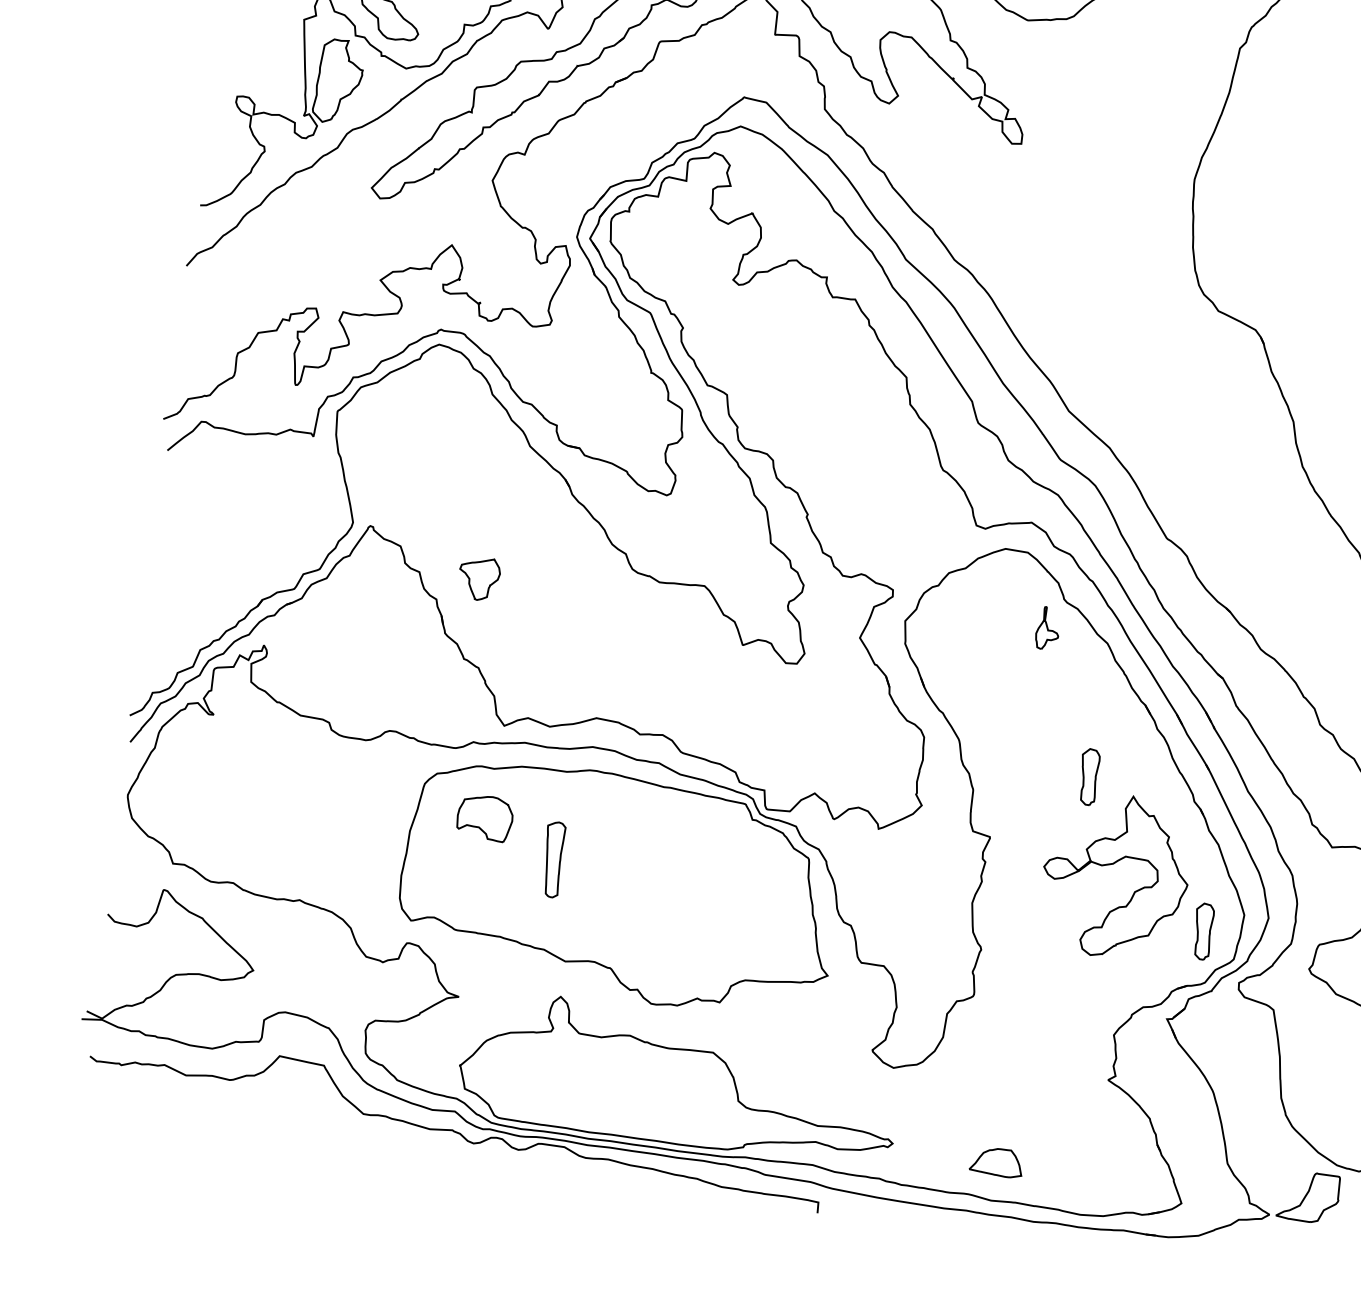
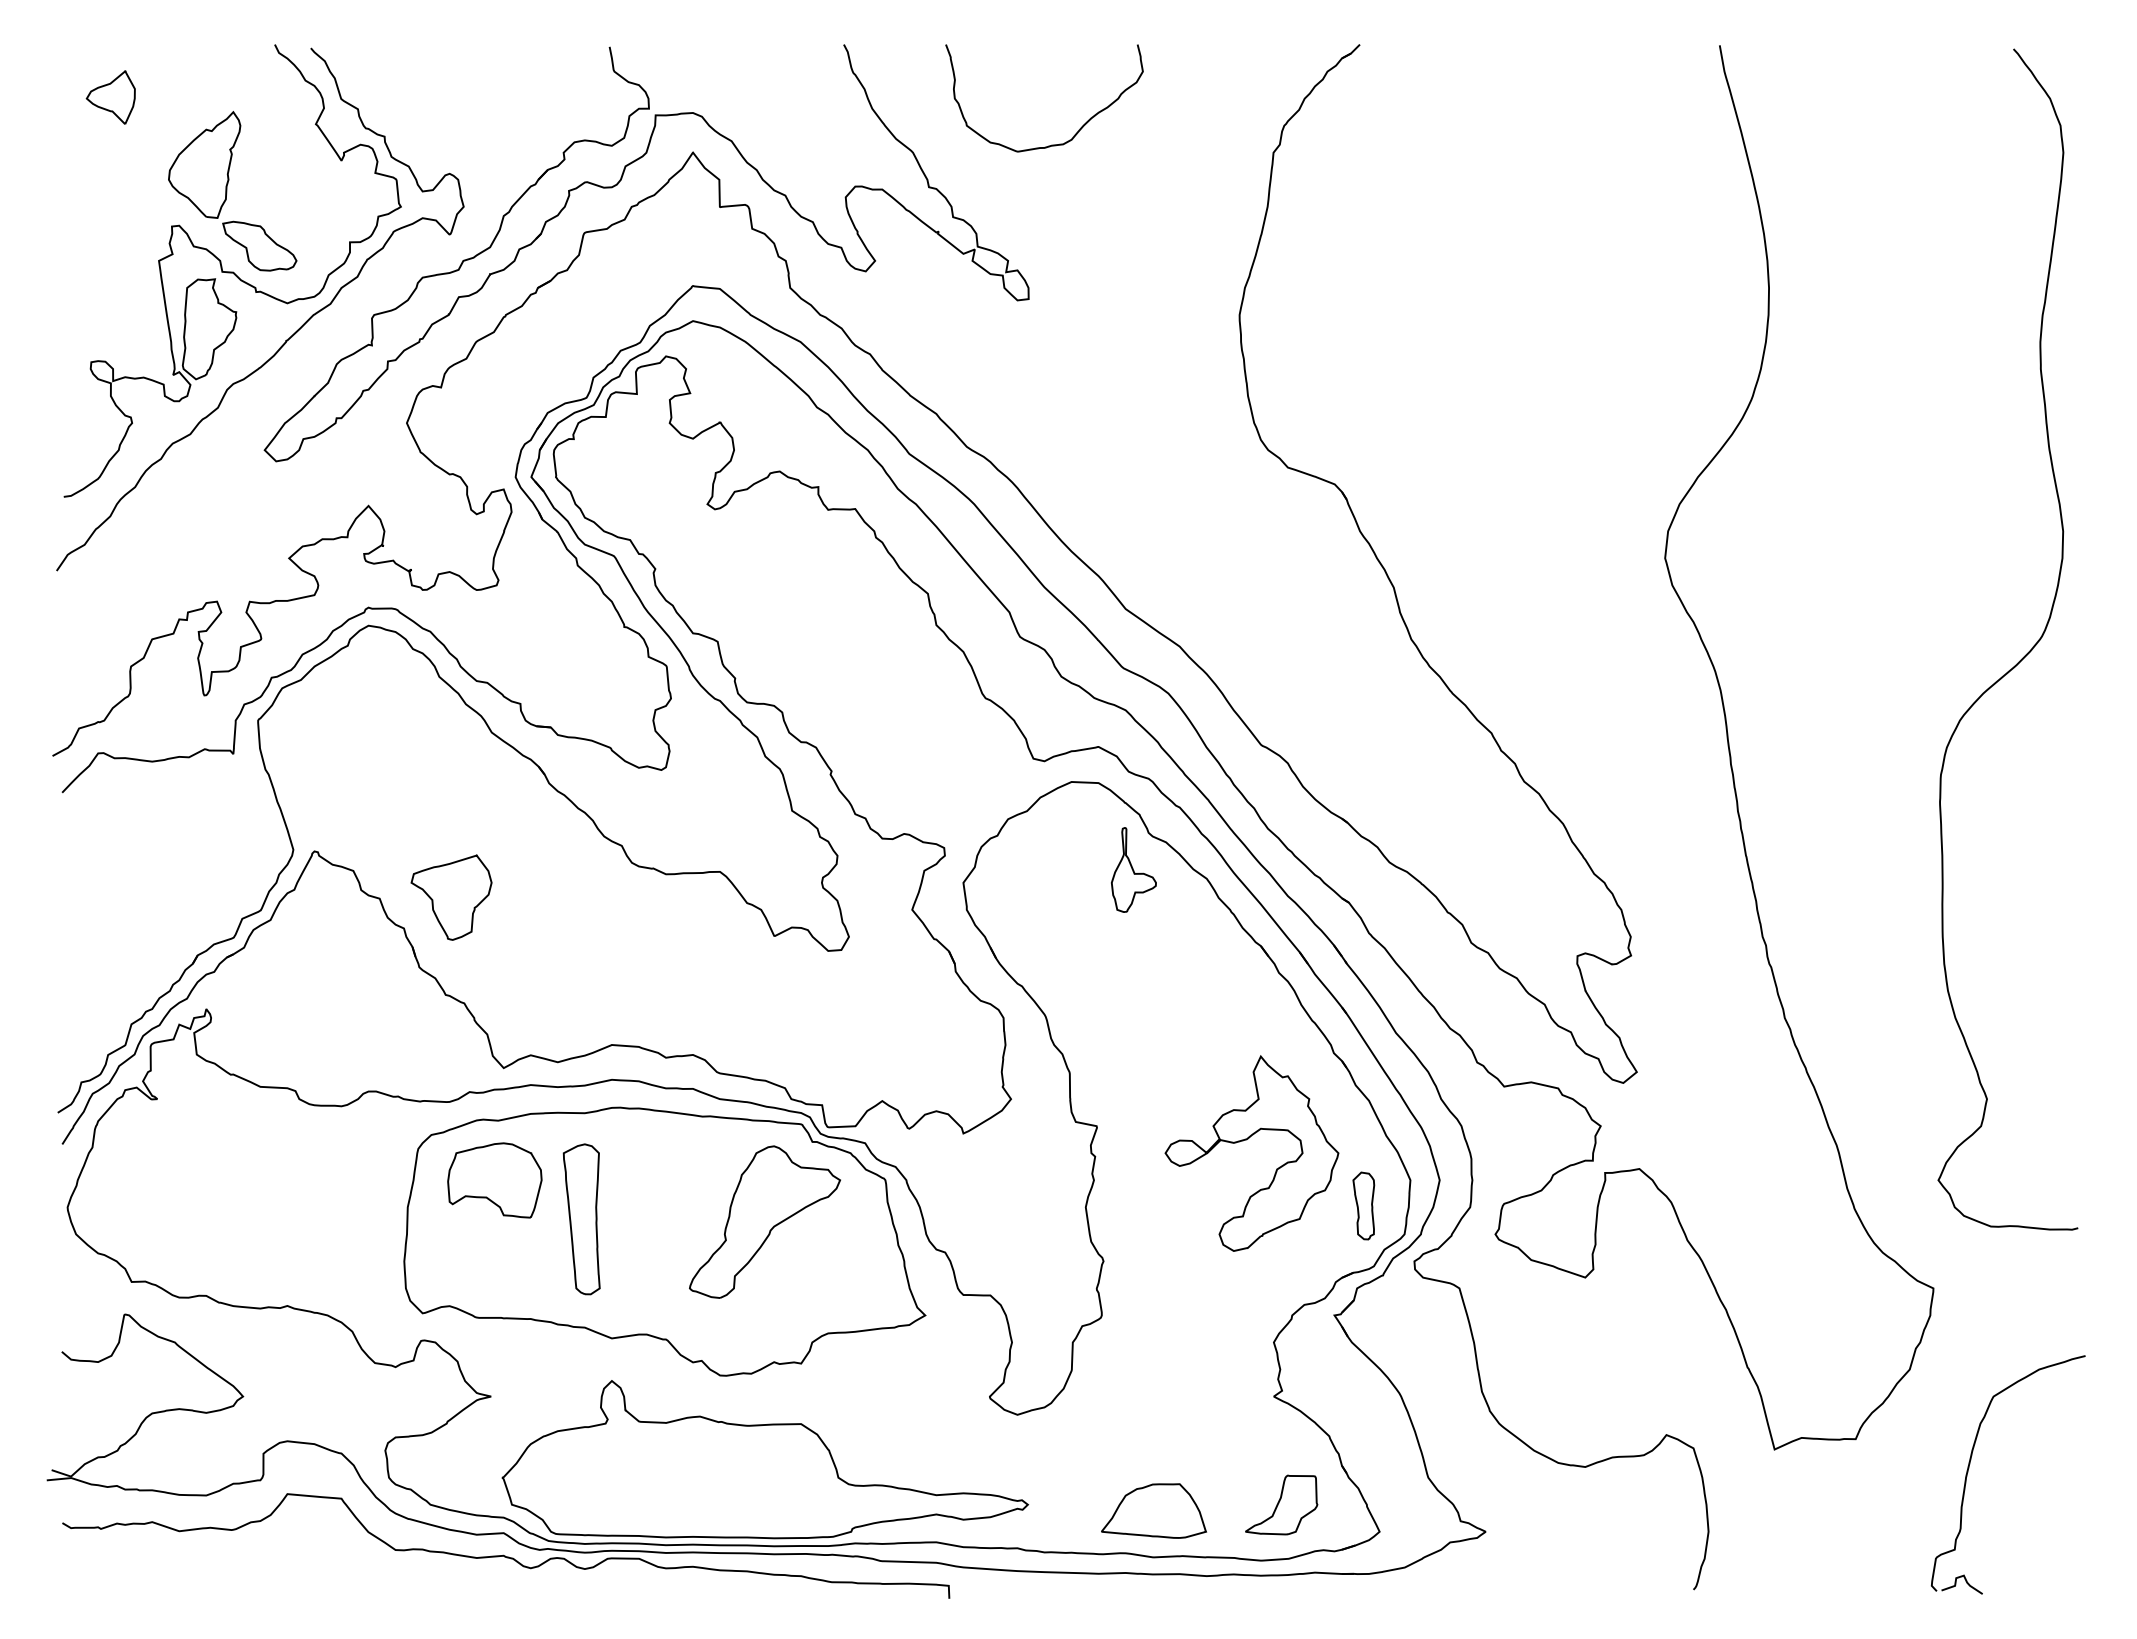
part: (479, 578) -> (451, 897), size x1.67
part: (1047, 628) -> (1133, 869), size x1.67
part: (1088, 776) -> (1204, 1039), removed
part: (484, 818) -> (494, 1180), size x1.43
part: (552, 859) -> (581, 1219), size x1.67
part: (704, 880) -> (764, 1221), added
part: (997, 1161) -> (1154, 1510), size x1.67
part: (1308, 1196) -> (1281, 1504), moved

